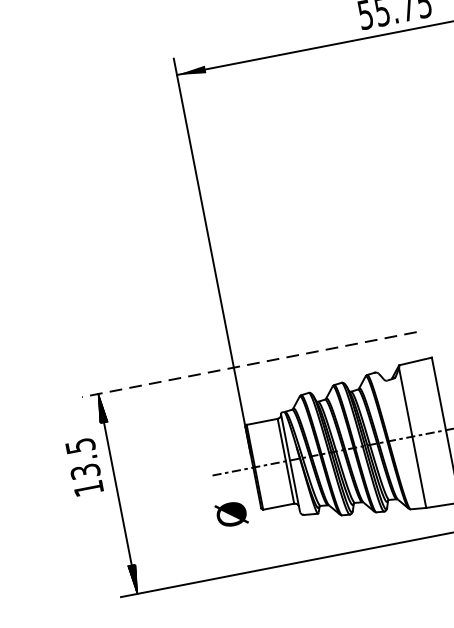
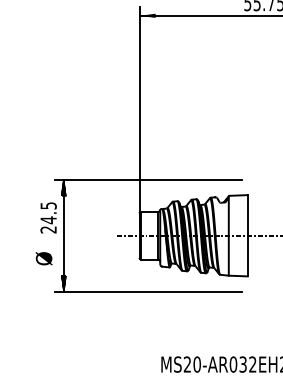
line: (249, 364) -> (148, 179), dashed -> solid
text: (86, 479) -> (48, 224), 13.5 -> 24.5
text: (230, 514) -> (43, 258), moved

